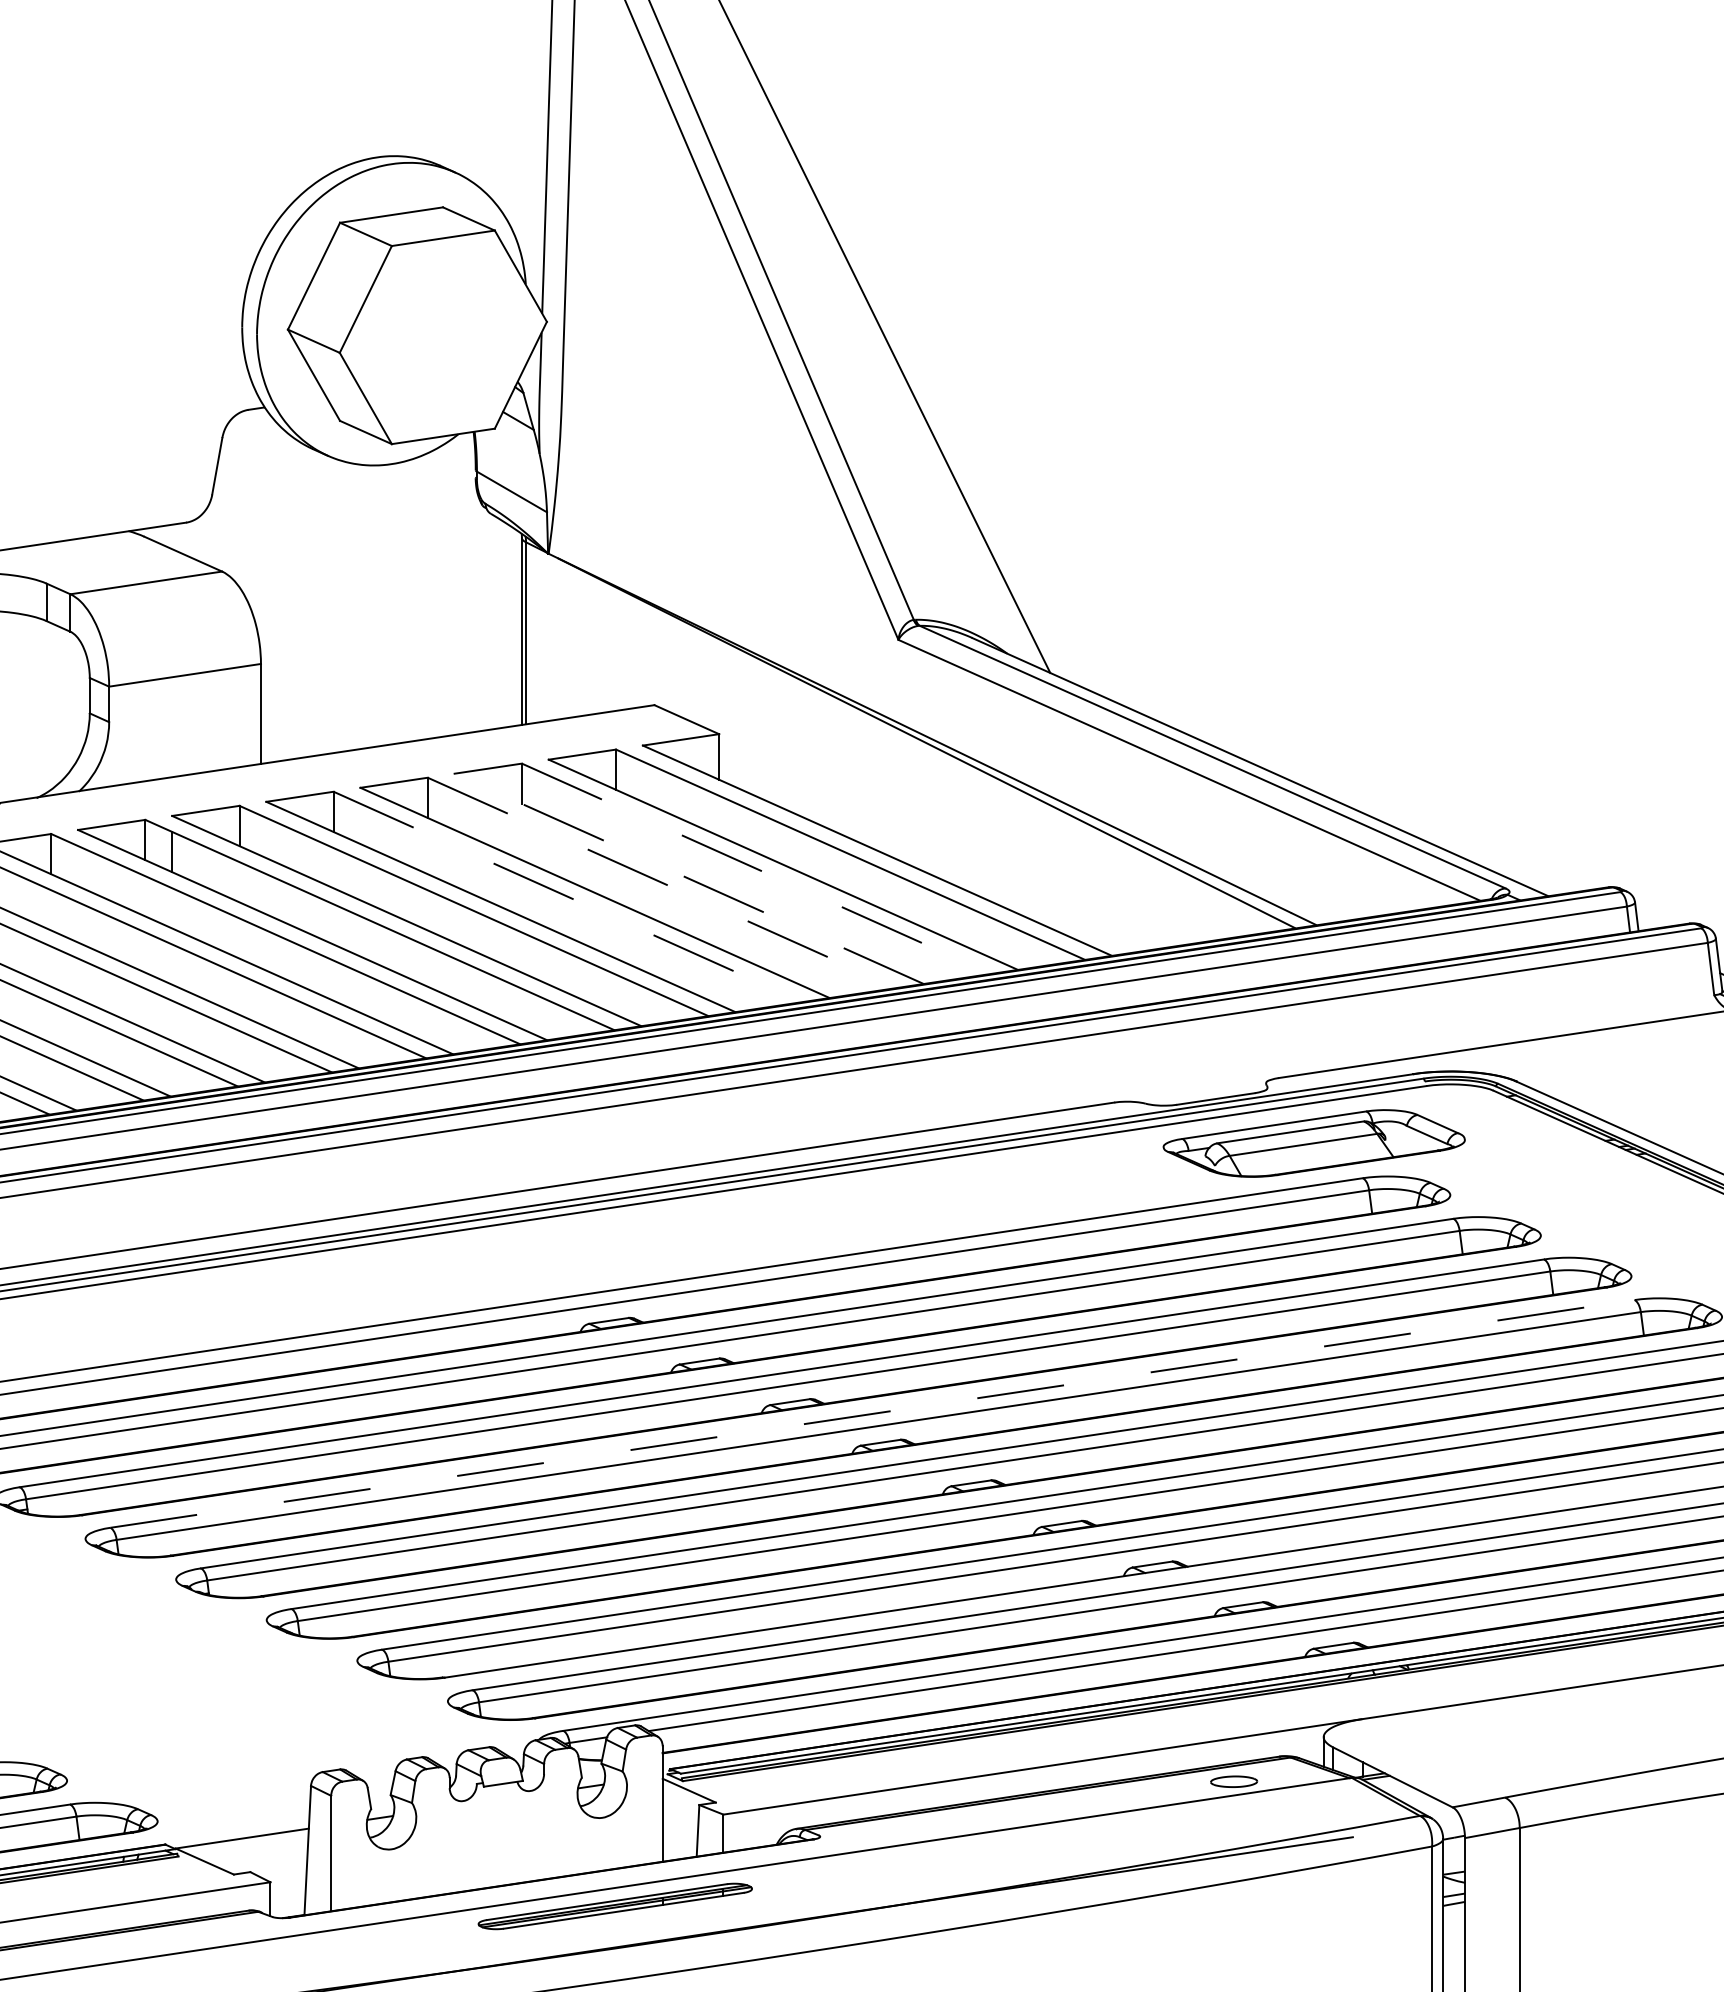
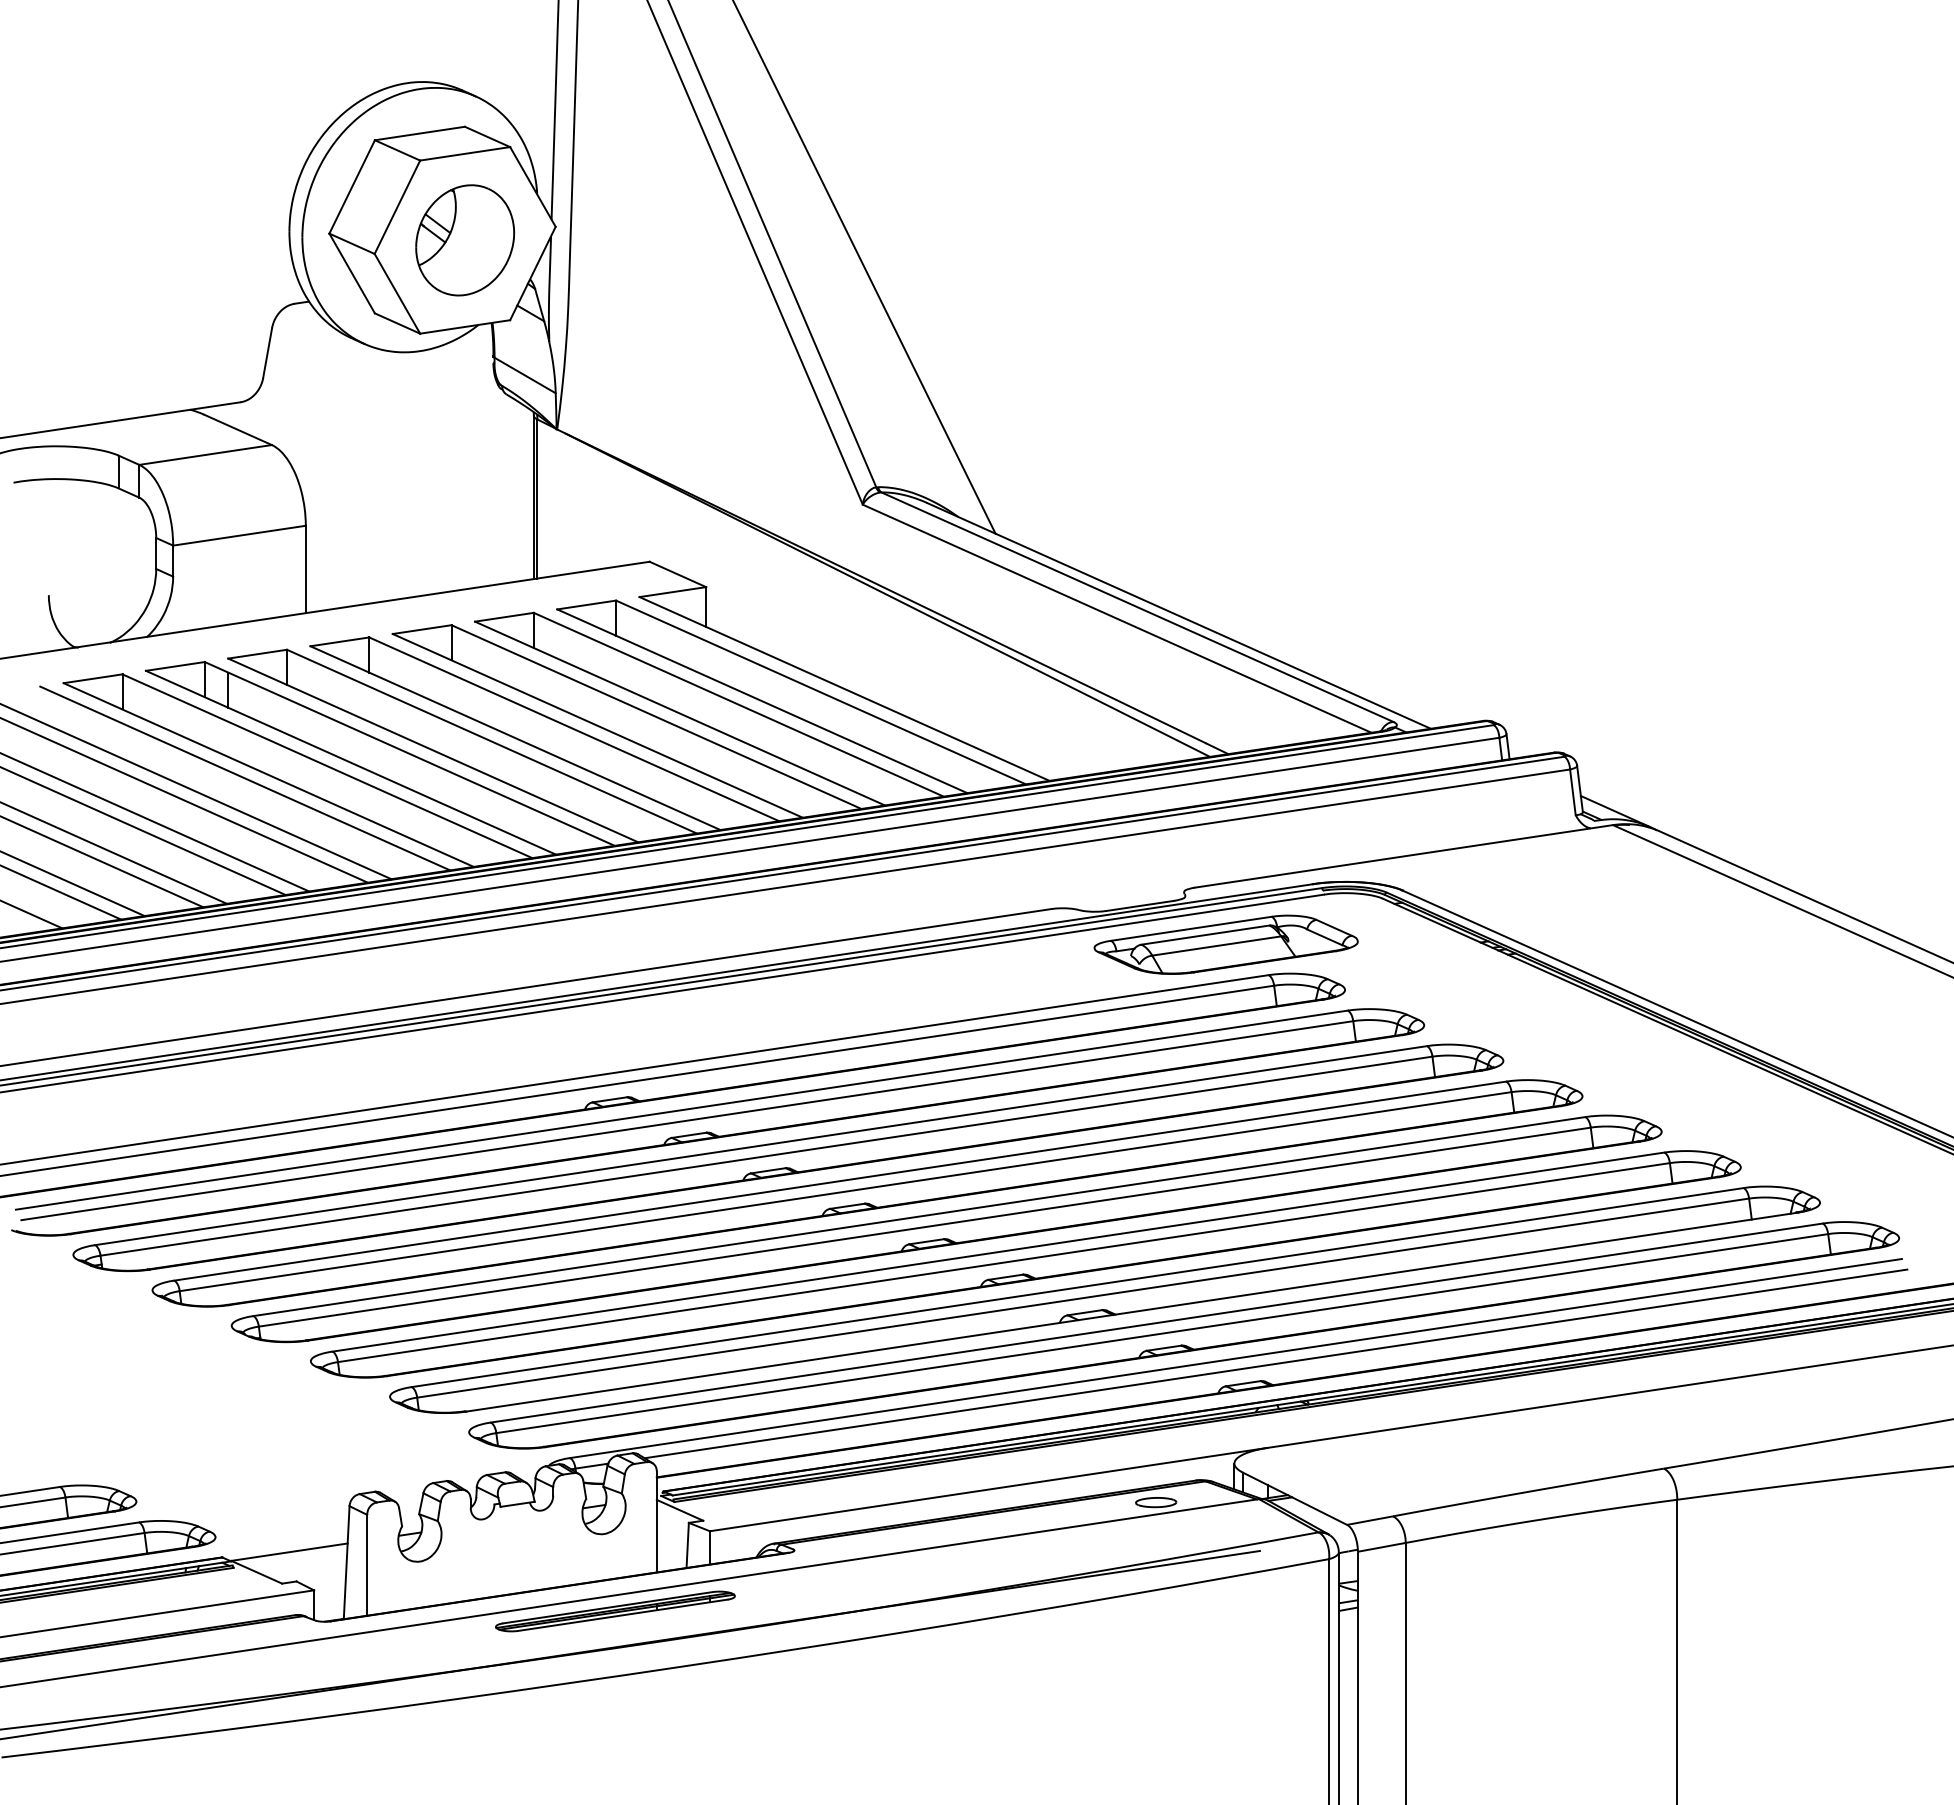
part: (442, 337) -> (464, 240), added
line: (756, 868) -> (738, 704), dashed -> solid
line: (688, 878) -> (679, 713), dashed -> solid
line: (662, 883) -> (656, 717), dashed -> solid
line: (568, 897) -> (574, 729), dashed -> solid
line: (872, 1414) -> (840, 1181), dashed -> solid

